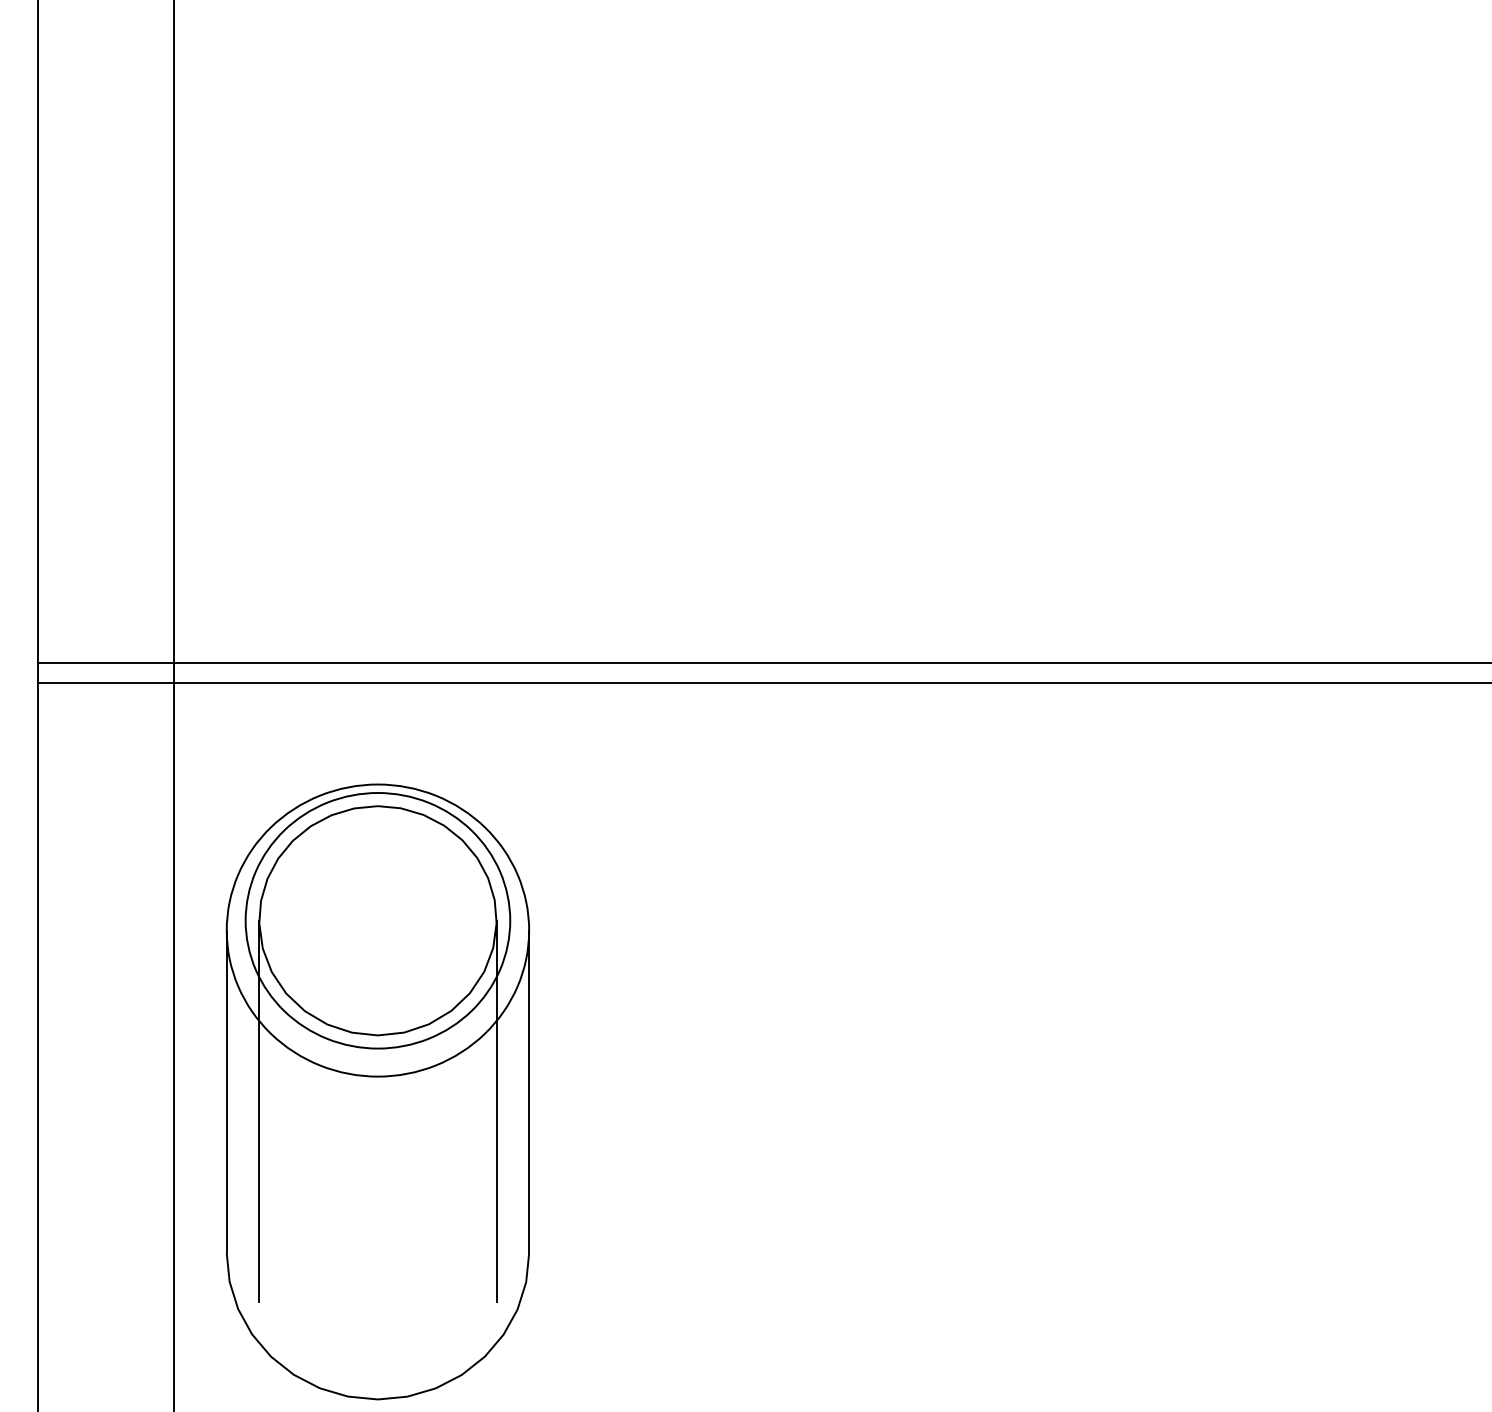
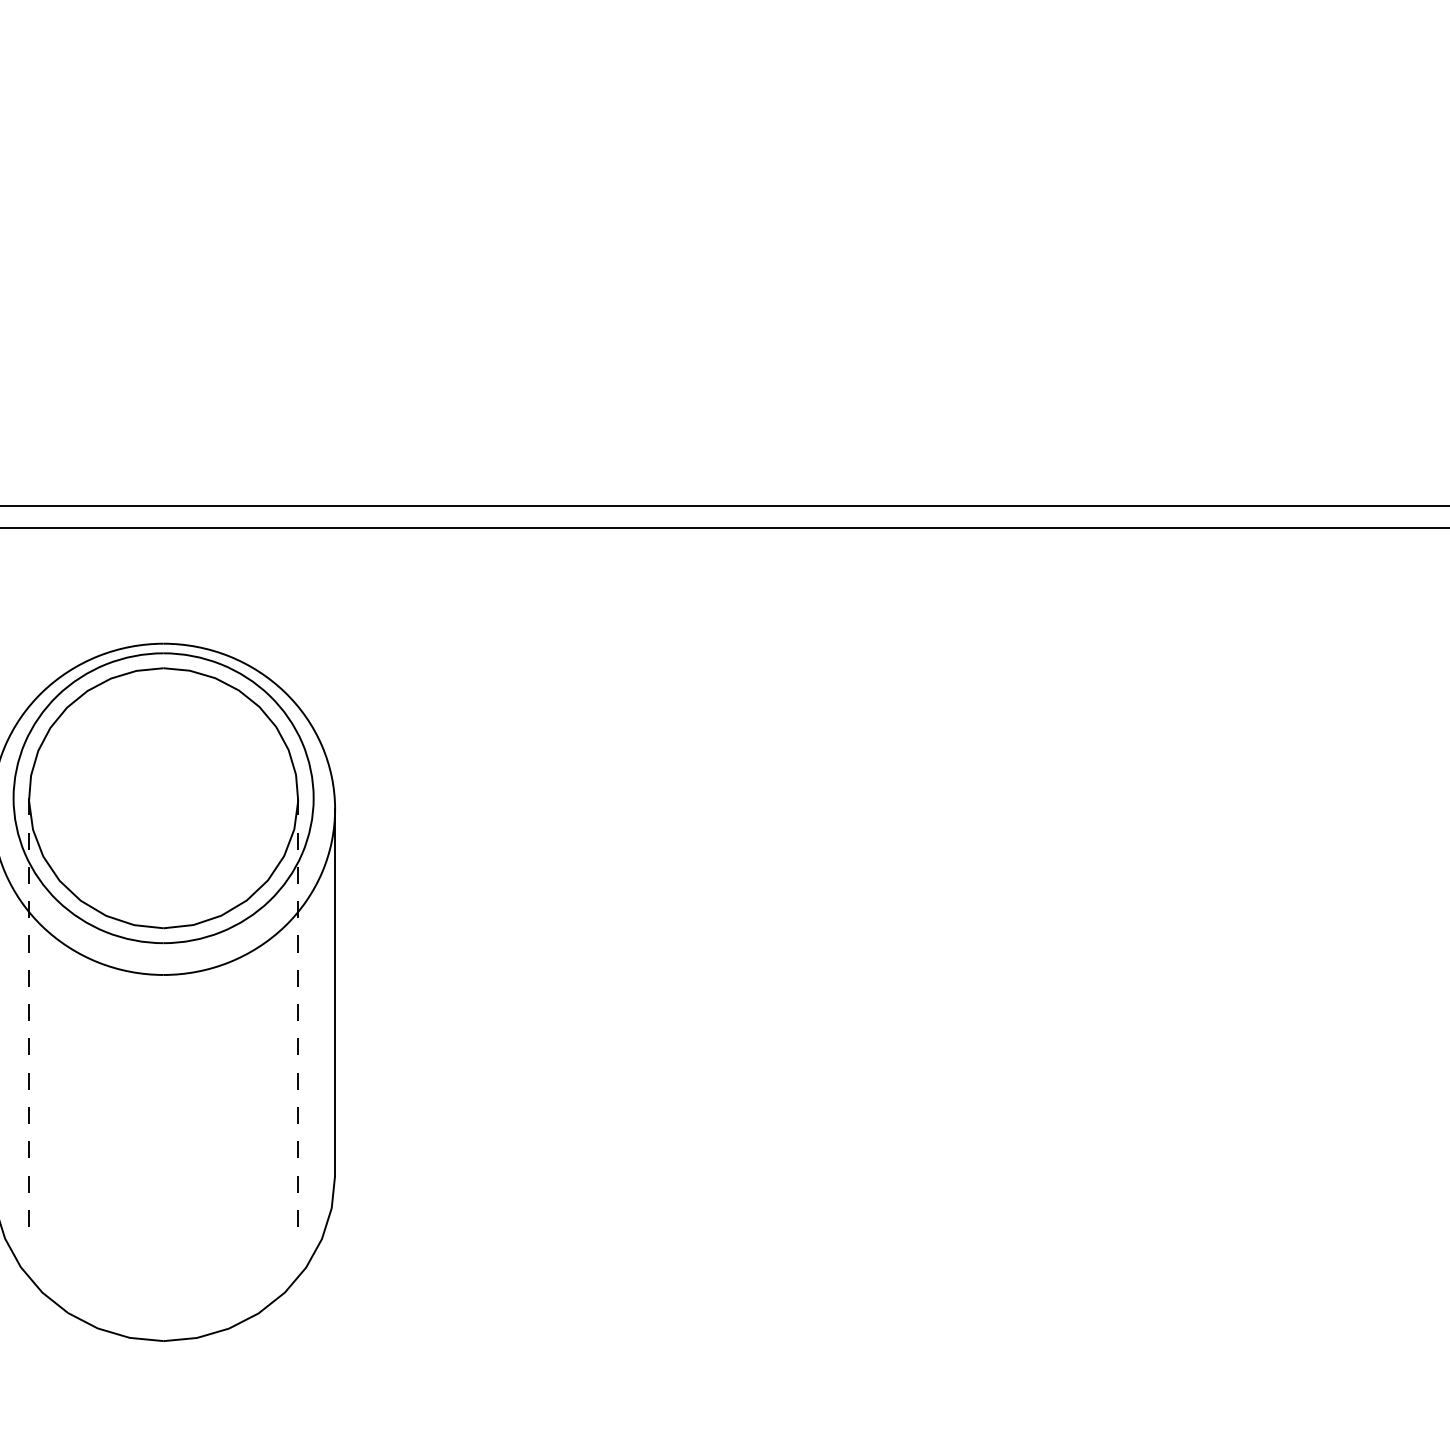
line: (259, 1111) -> (29, 1014), solid -> dashed
line: (496, 1111) -> (298, 1014), solid -> dashed

